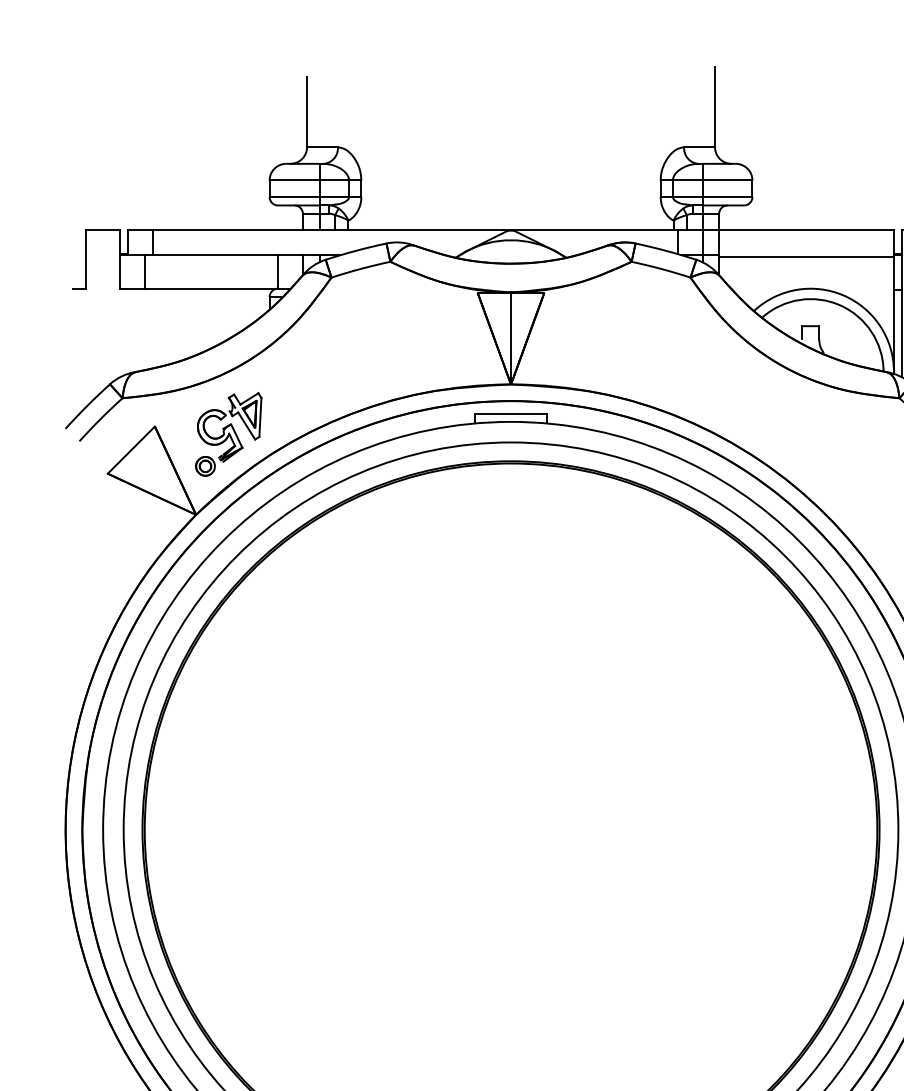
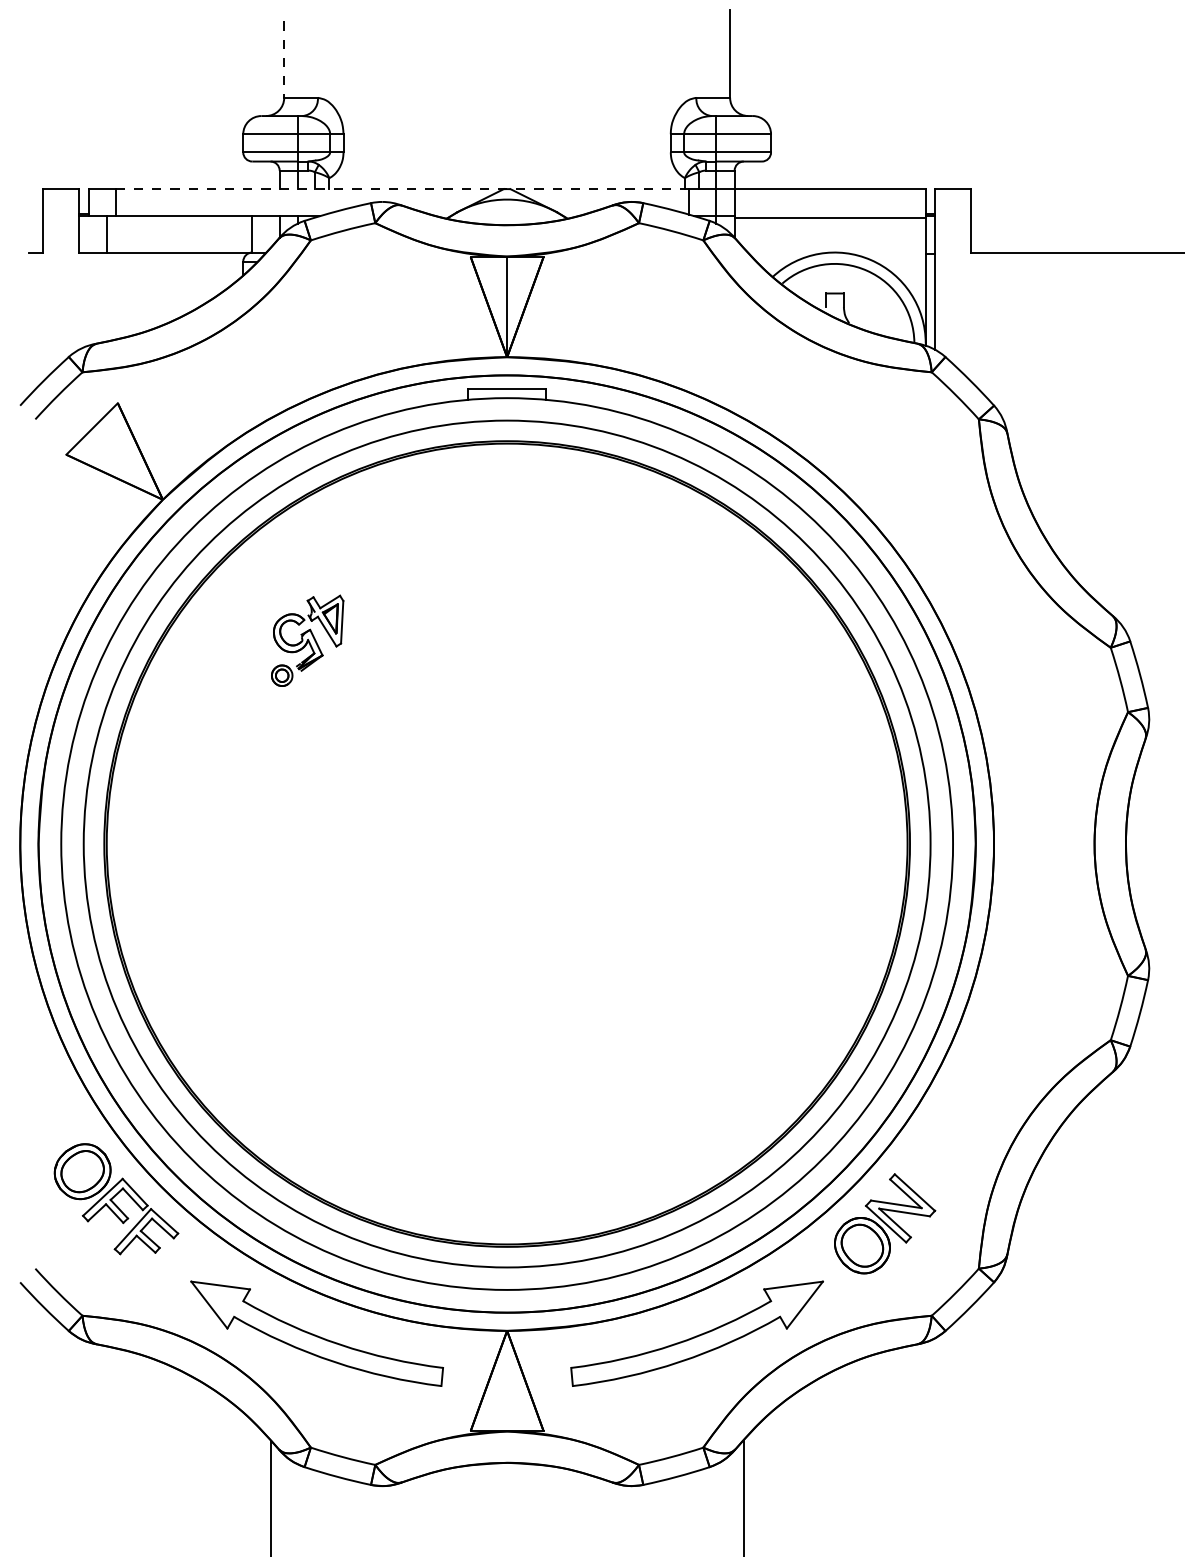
line: (307, 113) -> (284, 60), solid -> dashed
line: (415, 230) -> (402, 188), solid -> dashed
part: (228, 434) -> (307, 640), moved

